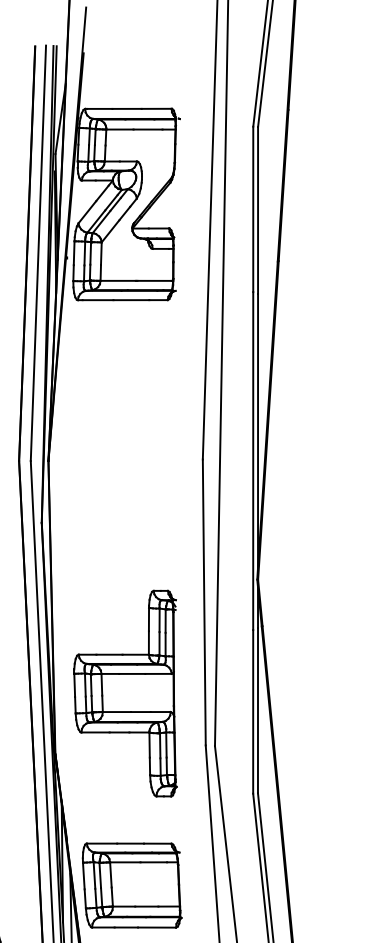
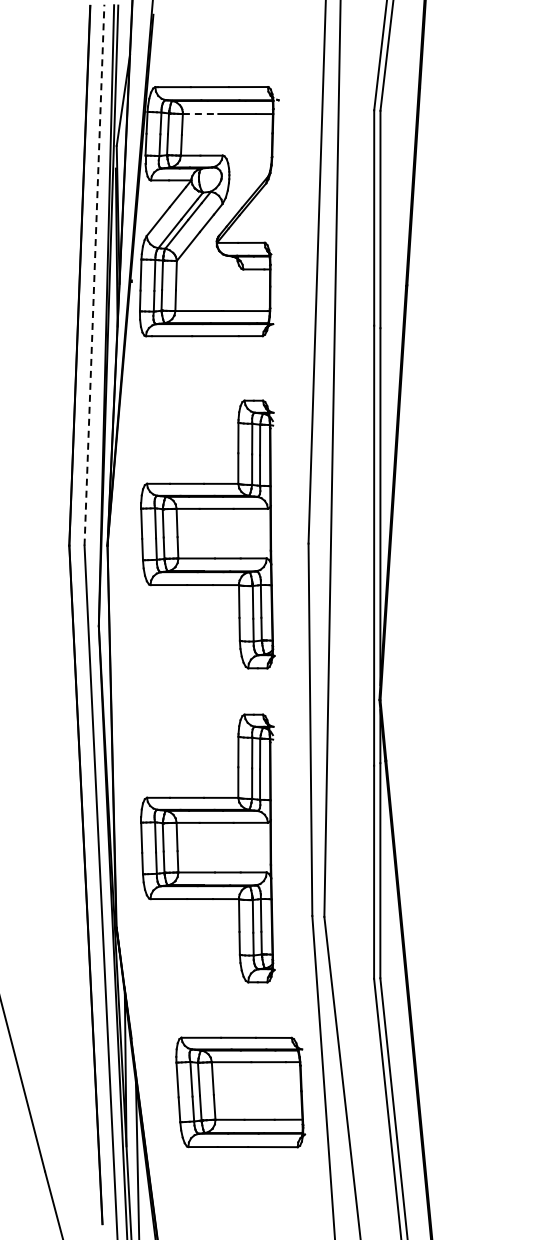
line: (119, 129) -> (200, 114), solid -> dashed
line: (38, 253) -> (94, 275), solid -> dashed
part: (125, 452) -> (207, 534), added
part: (132, 885) -> (240, 1092), moved

